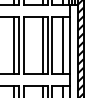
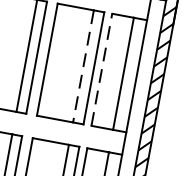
line: (42, 45) -> (82, 66), solid -> dashed
line: (52, 45) -> (102, 69), solid -> dashed

